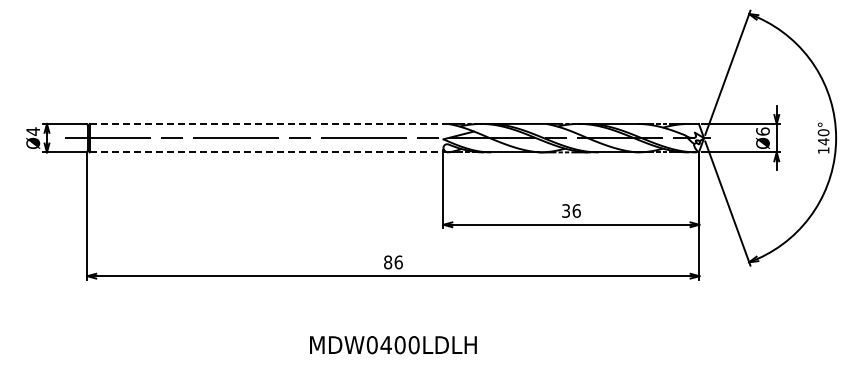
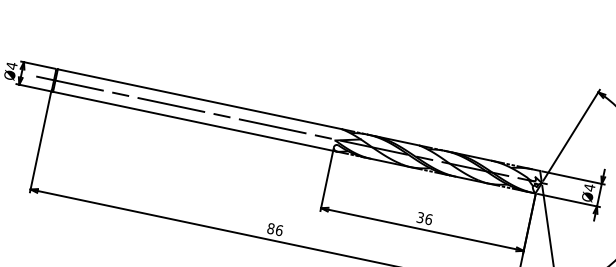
line: (269, 123) -> (200, 98), dashed -> solid
text: (762, 131) -> (589, 187), Ø6 -> Ø4
line: (269, 152) -> (195, 121), dashed -> solid

